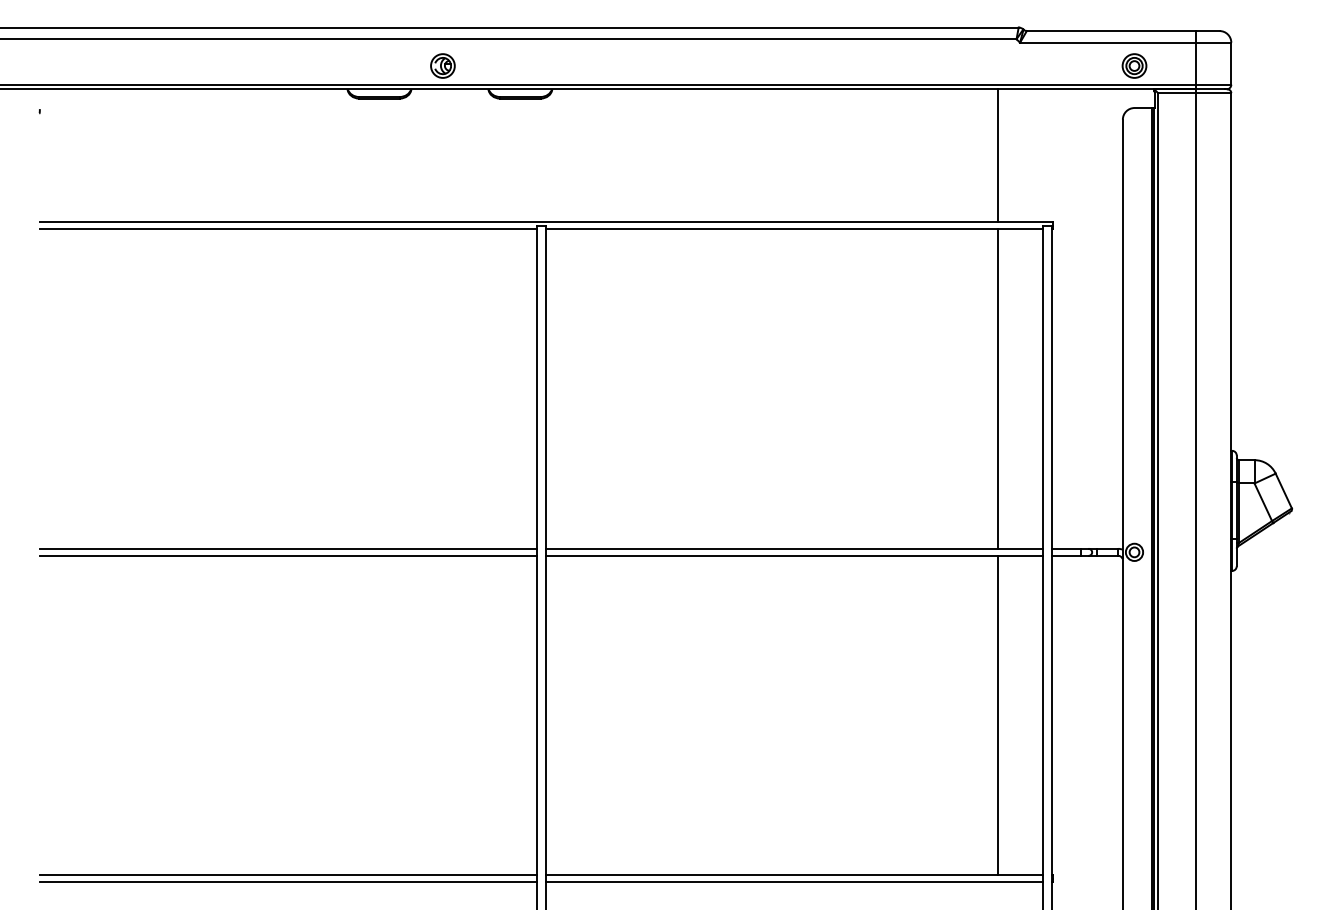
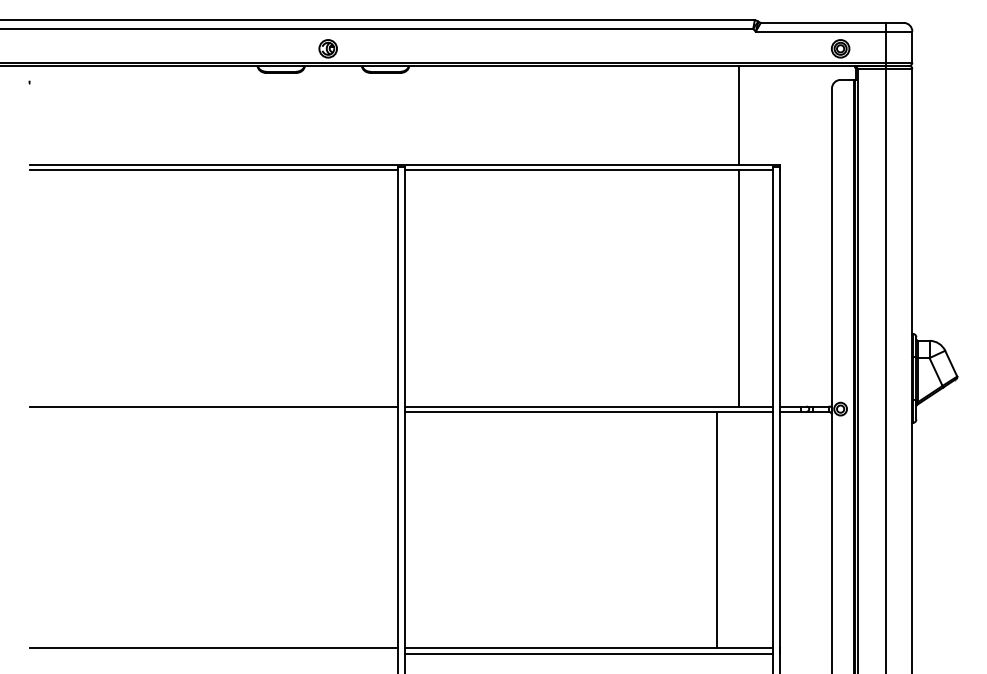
line: (288, 555) -> (213, 411), removed
line: (998, 714) -> (717, 529), moved
line: (288, 882) -> (213, 653), removed

